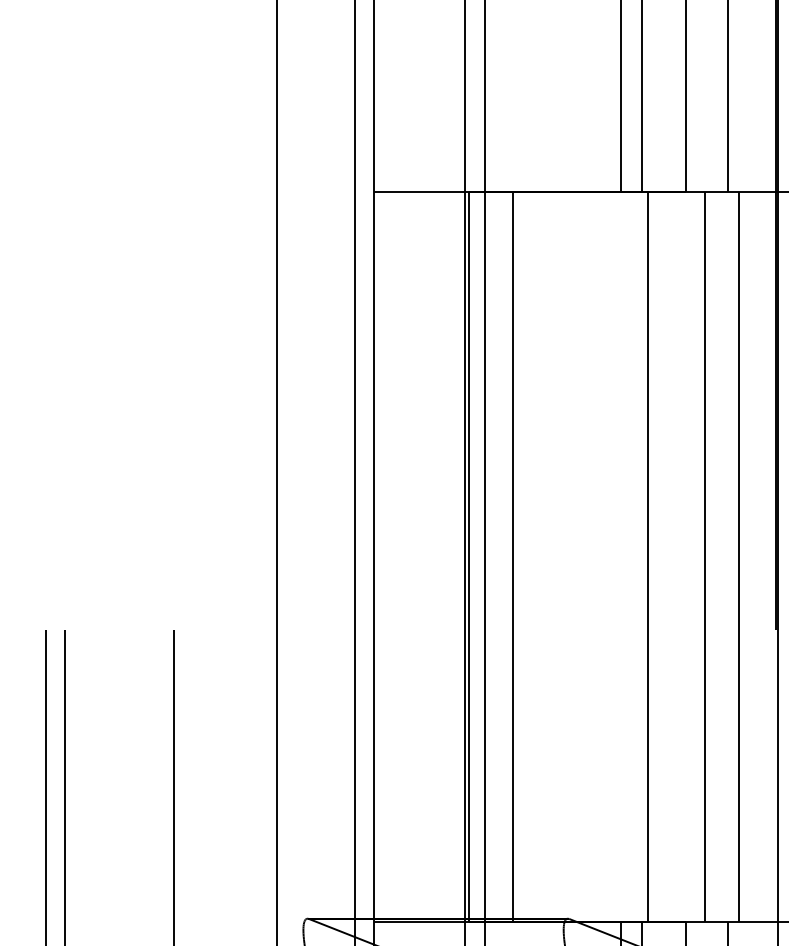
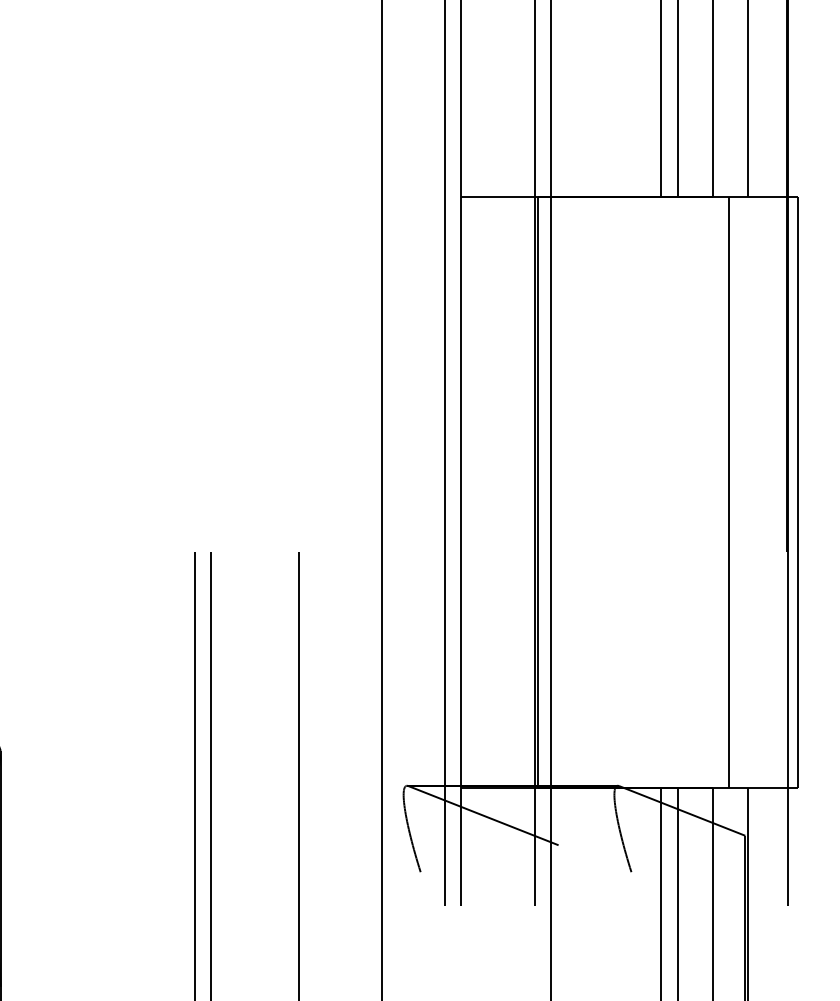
line: (513, 556) -> (573, 492), removed
line: (647, 556) -> (682, 492), removed
line: (739, 556) -> (756, 492), removed

